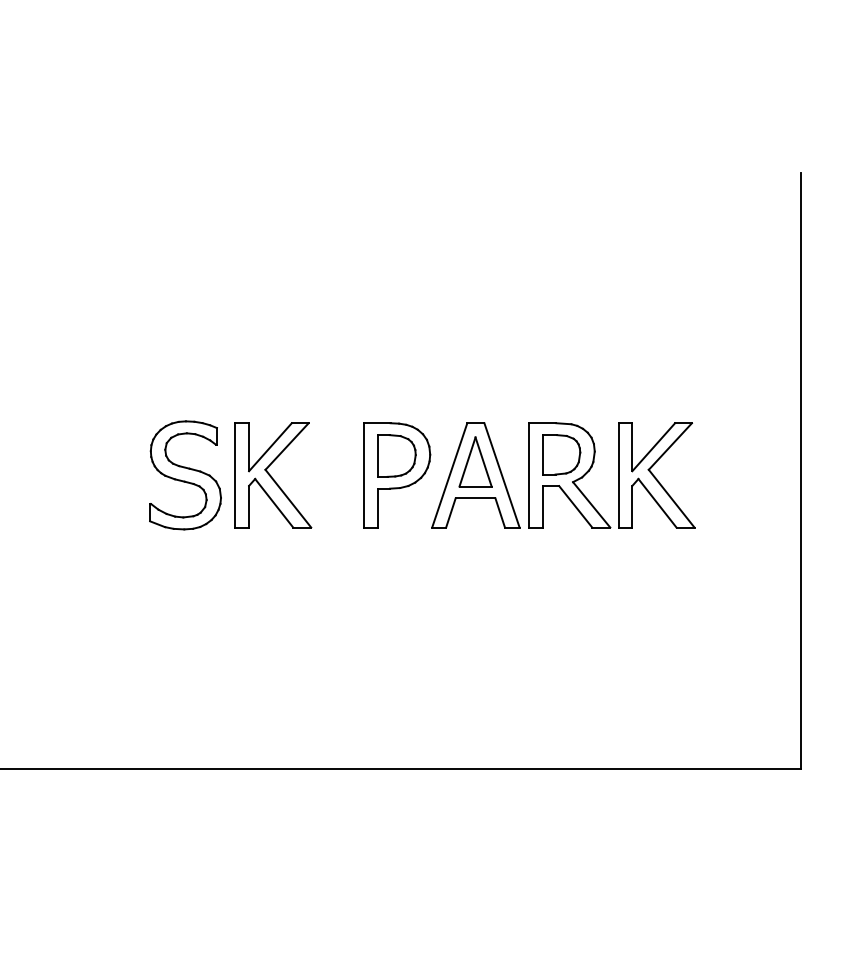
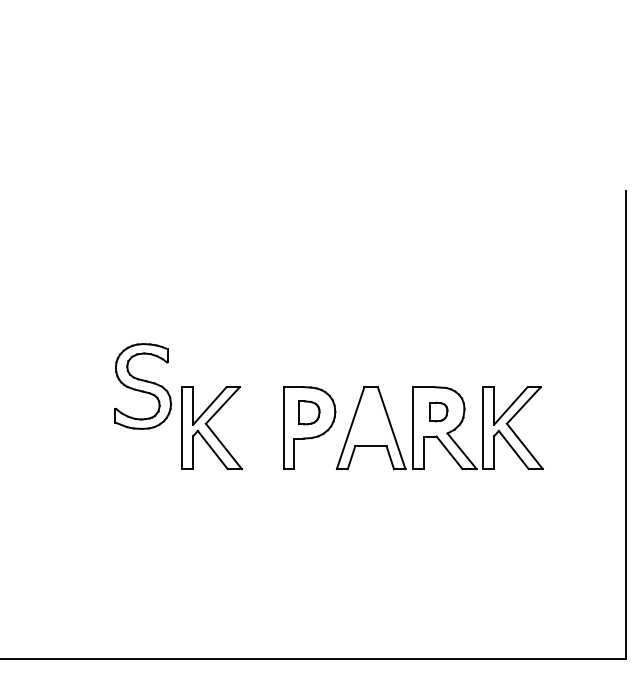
part: (561, 454) -> (438, 411), size x0.6
part: (396, 455) -> (308, 412), size x0.7
part: (475, 461) -> (370, 417), removed
part: (185, 475) -> (143, 386), moved

